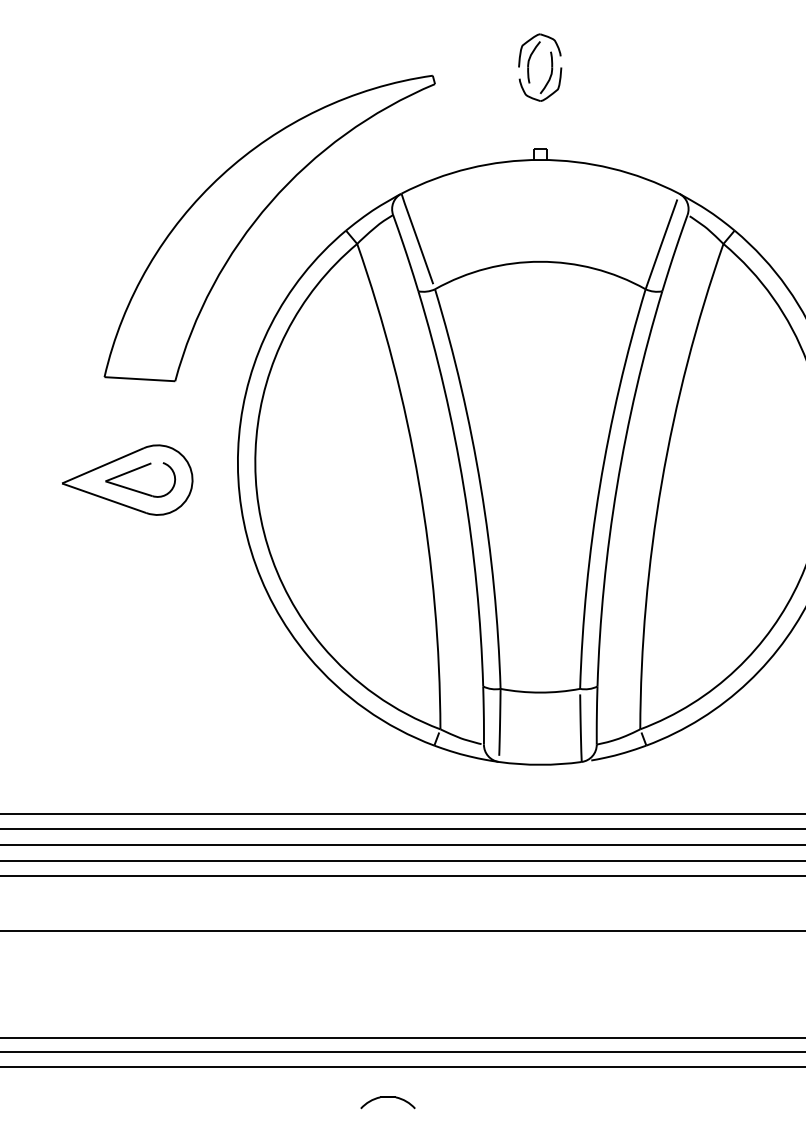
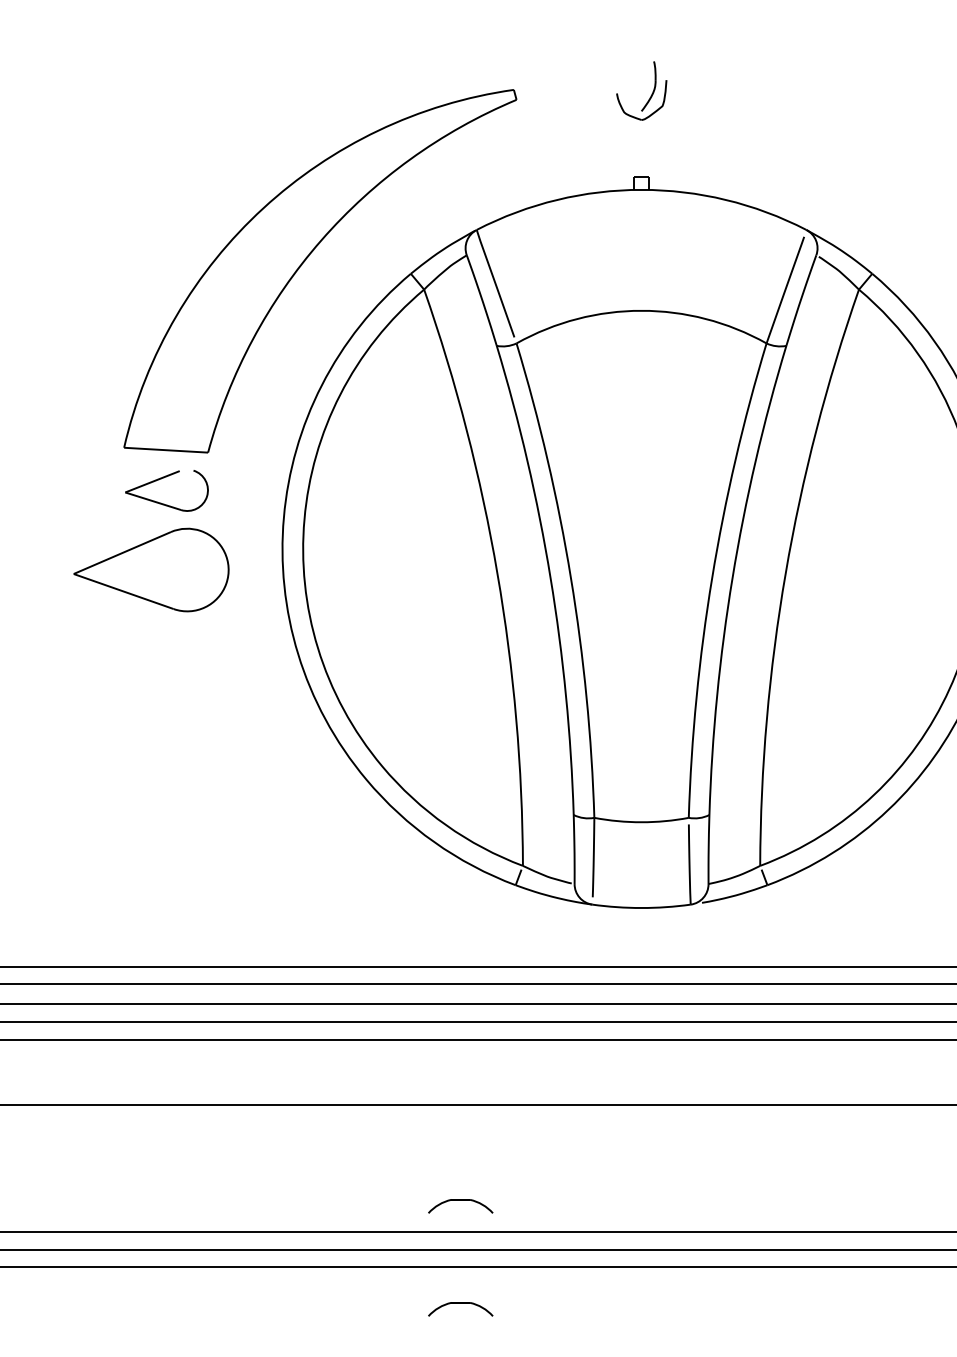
part: (532, 54) -> (632, 64), removed
part: (135, 470) -> (161, 479), moved
part: (387, 1016) -> (460, 1206), added

